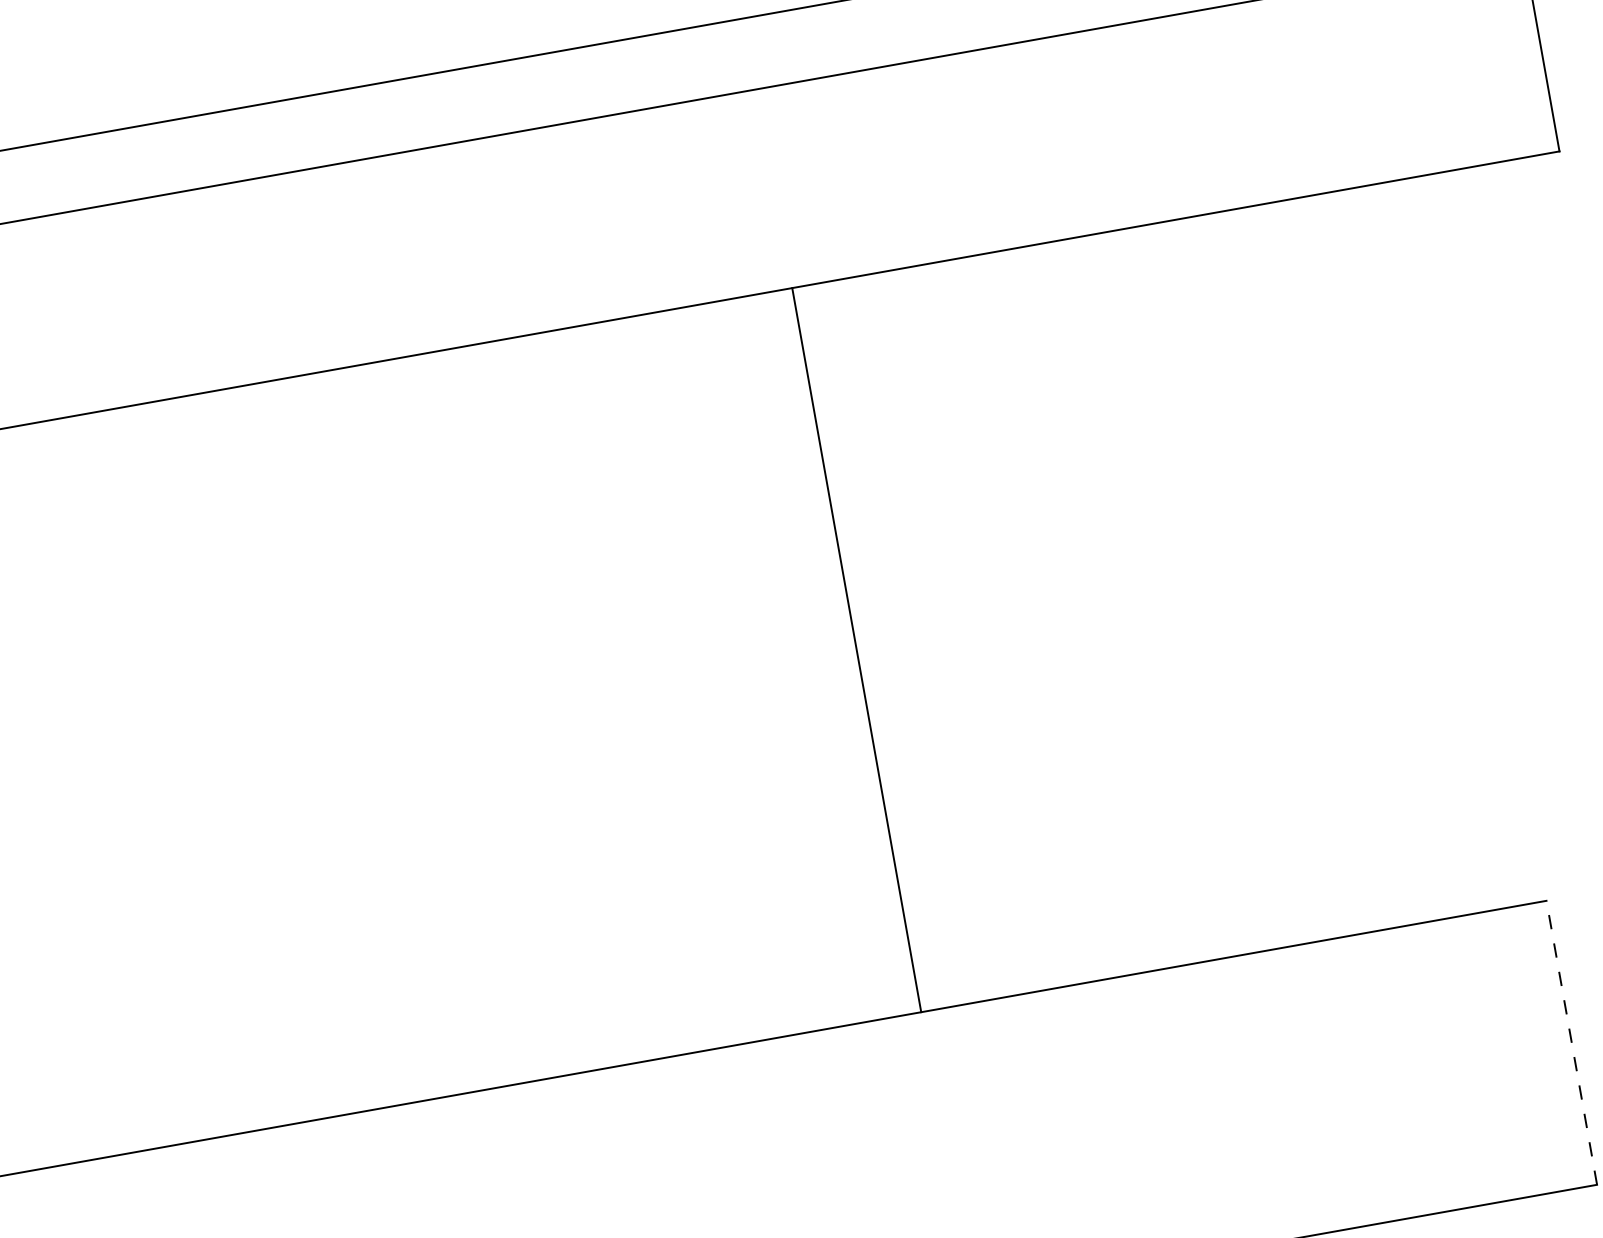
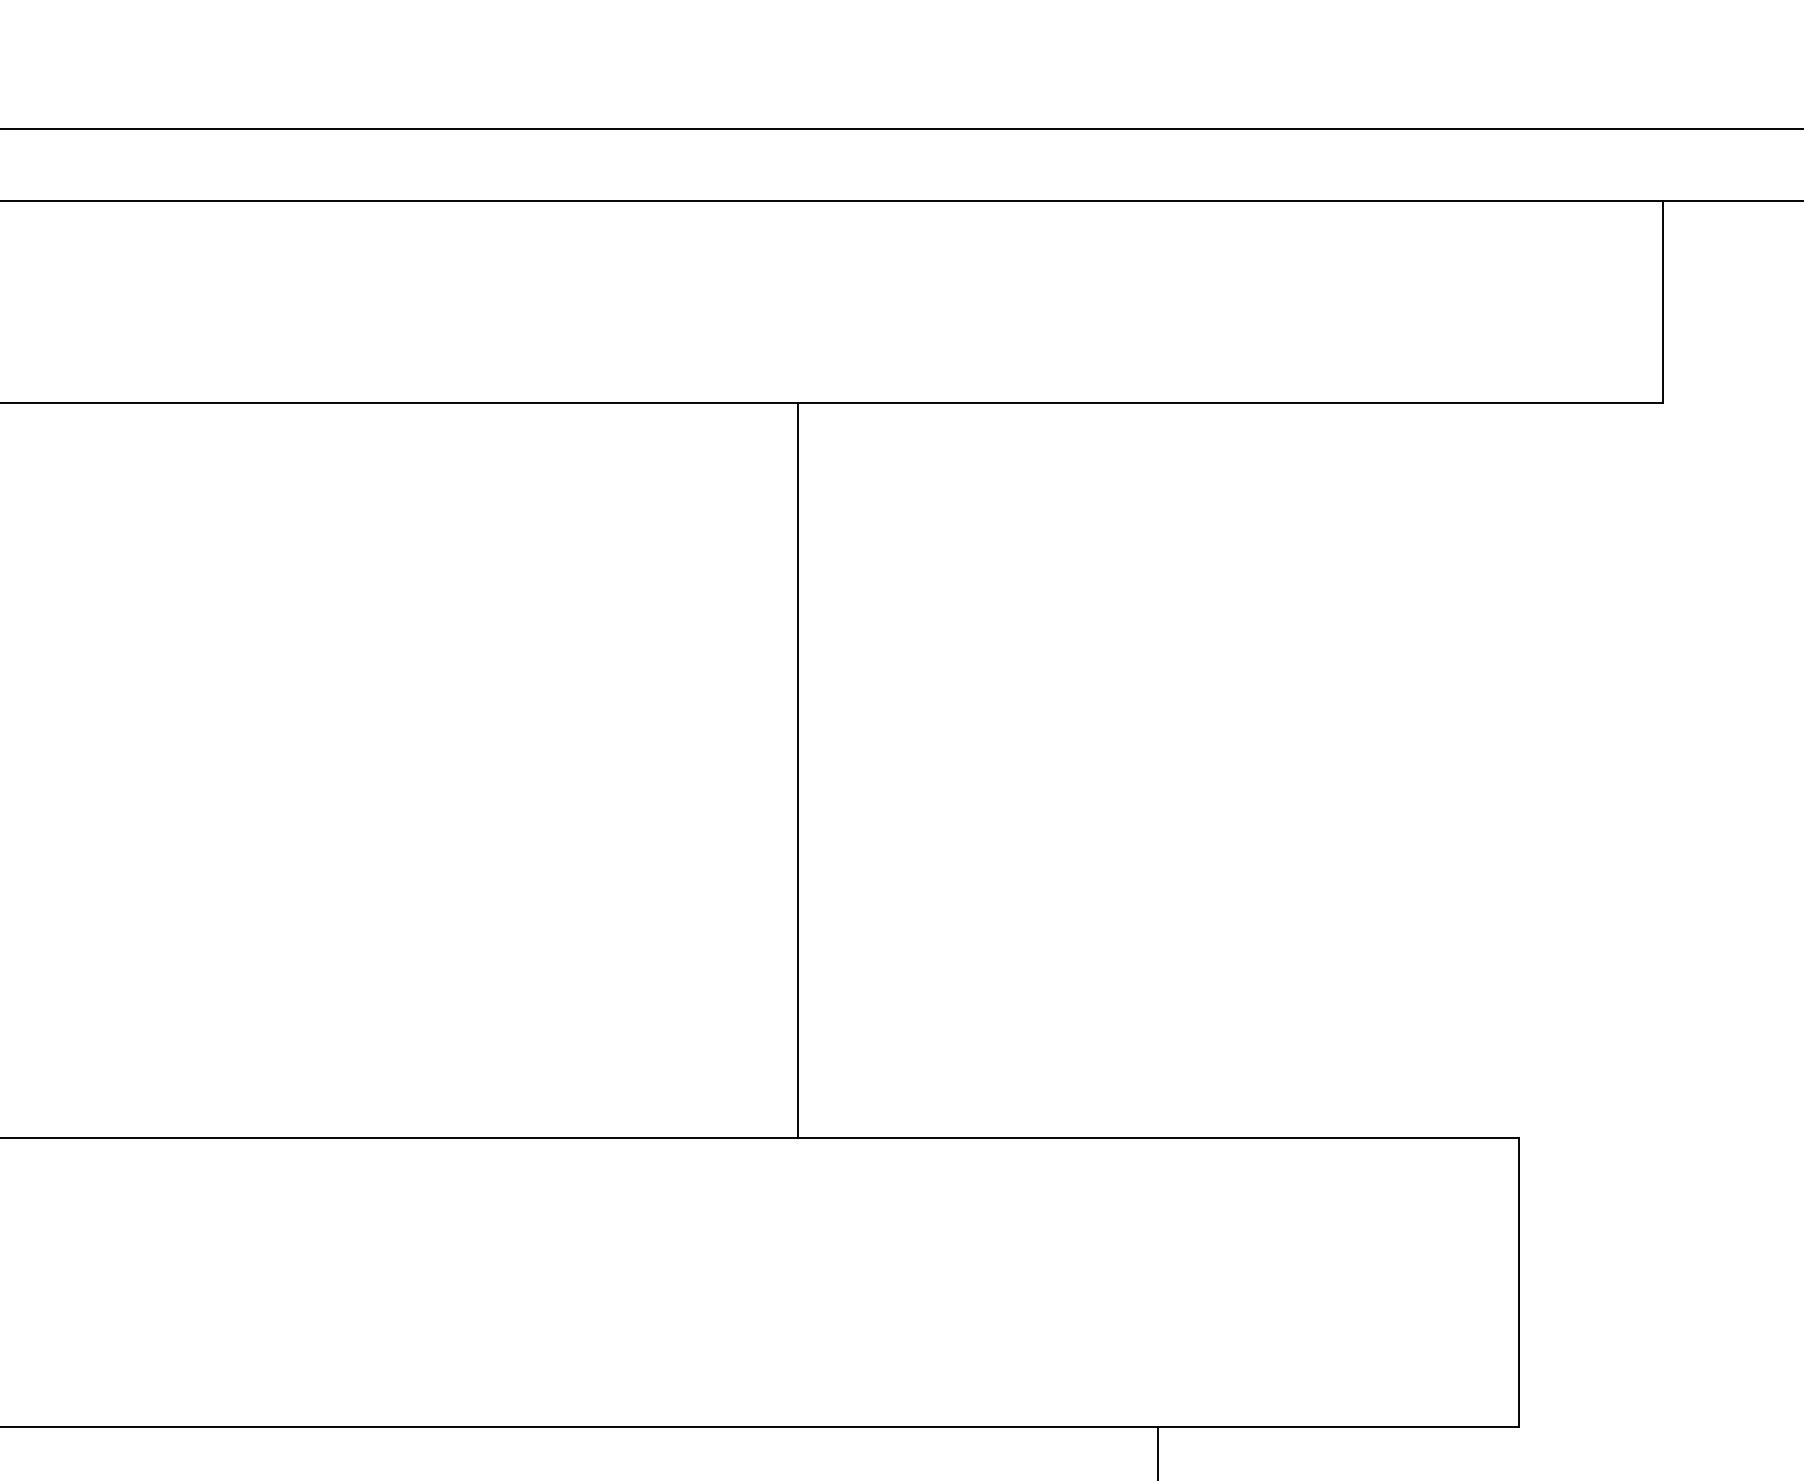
line: (856, 650) -> (797, 770), moved
line: (1571, 1042) -> (1518, 1282), dashed -> solid

